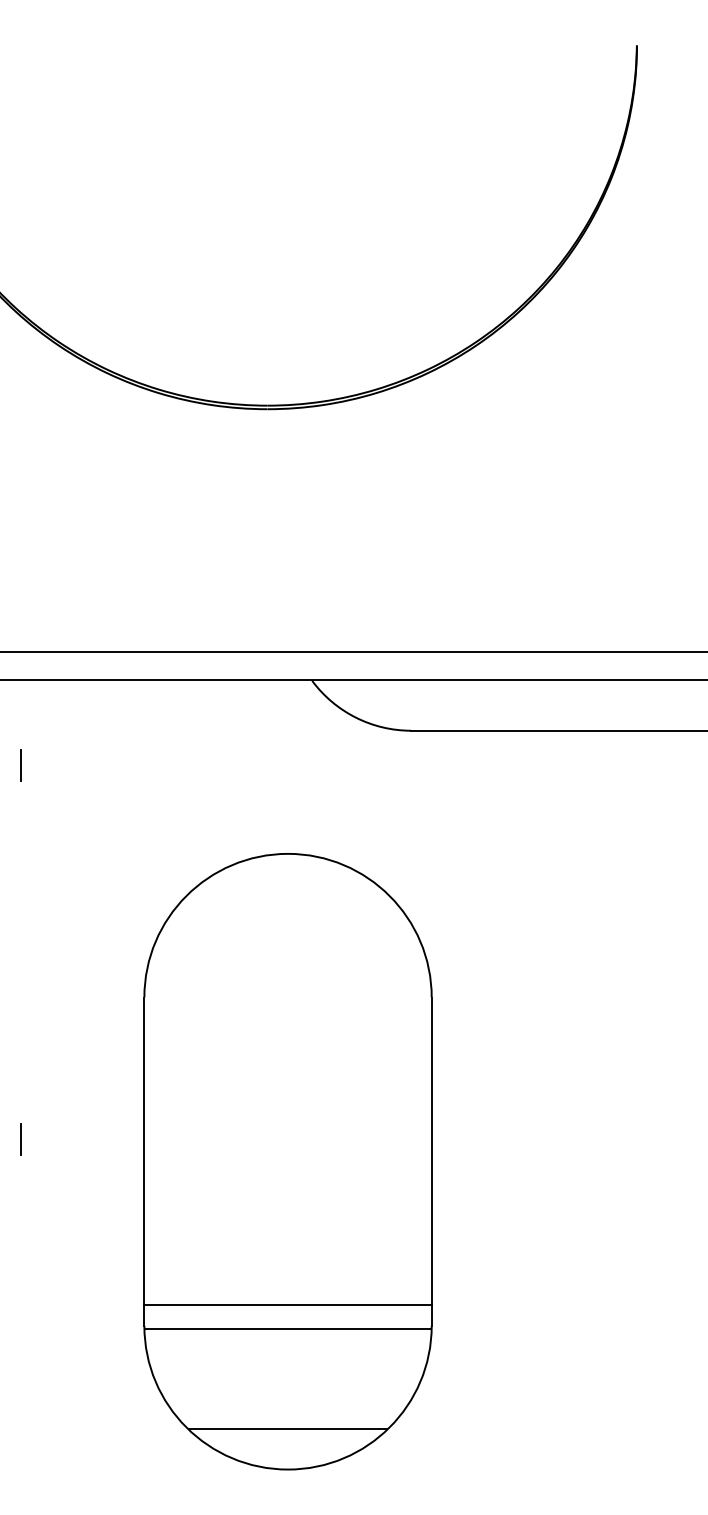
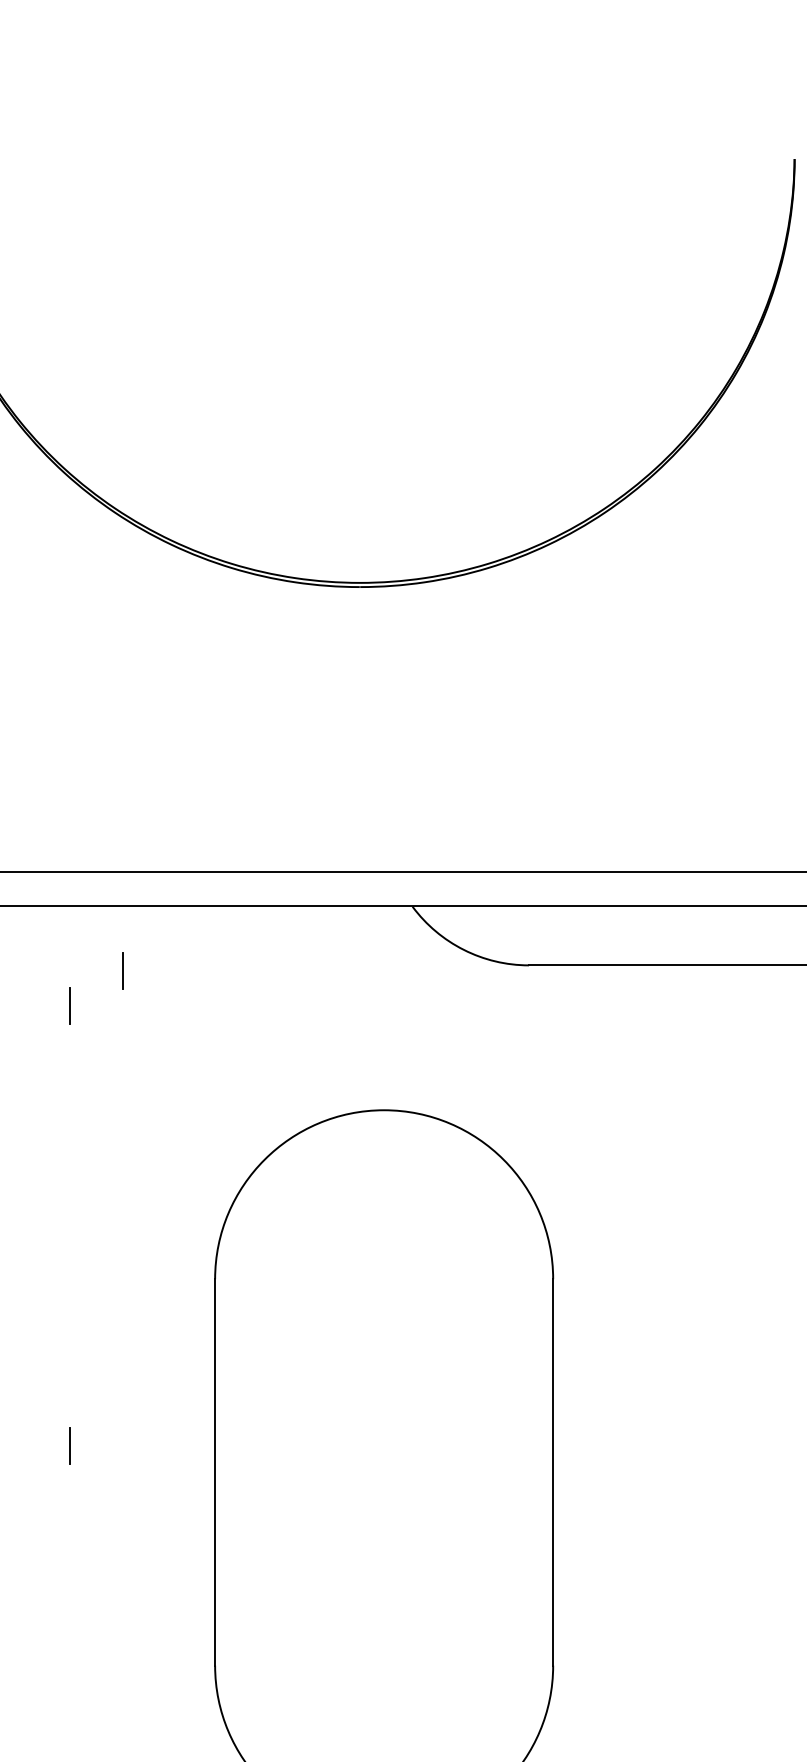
line: (65, 735) -> (122, 970), added
line: (287, 1305) -> (383, 1641), removed
line: (287, 1328) -> (383, 1668), removed

